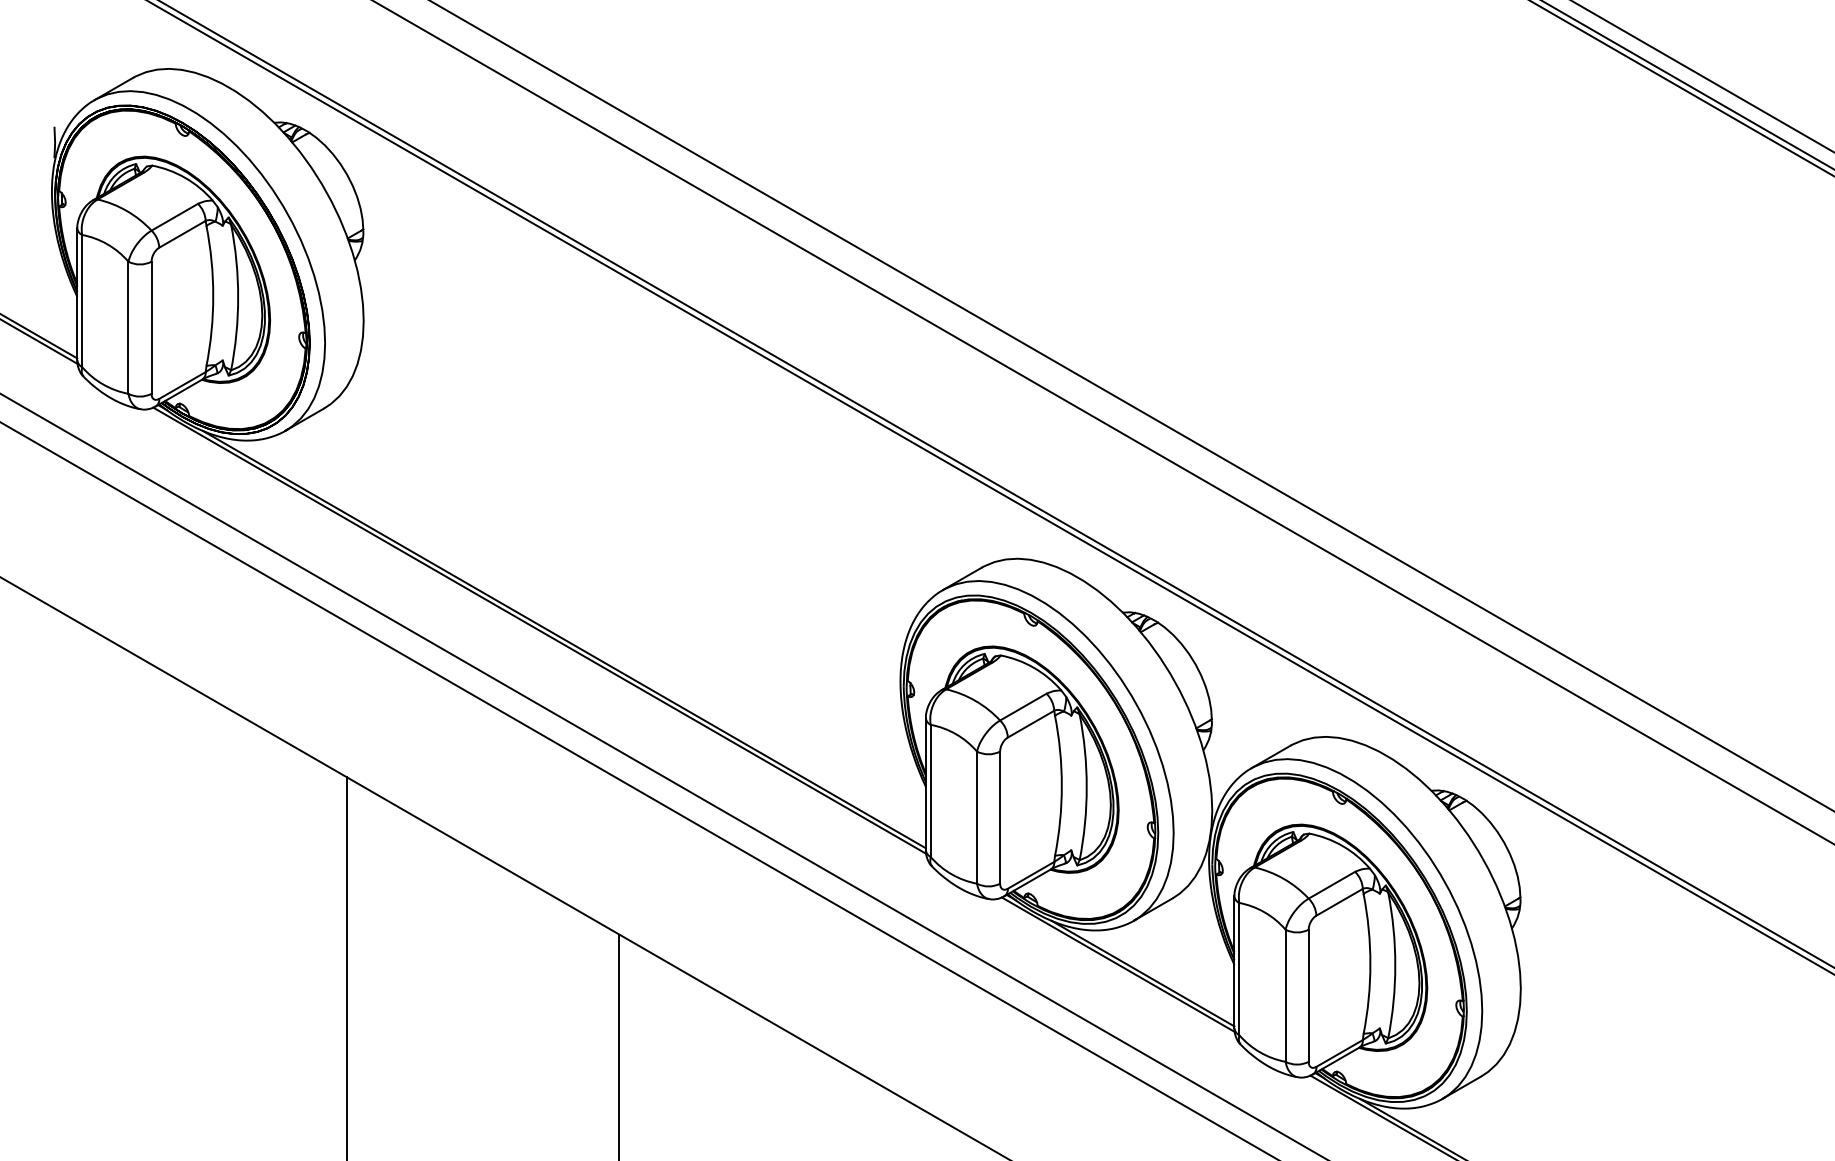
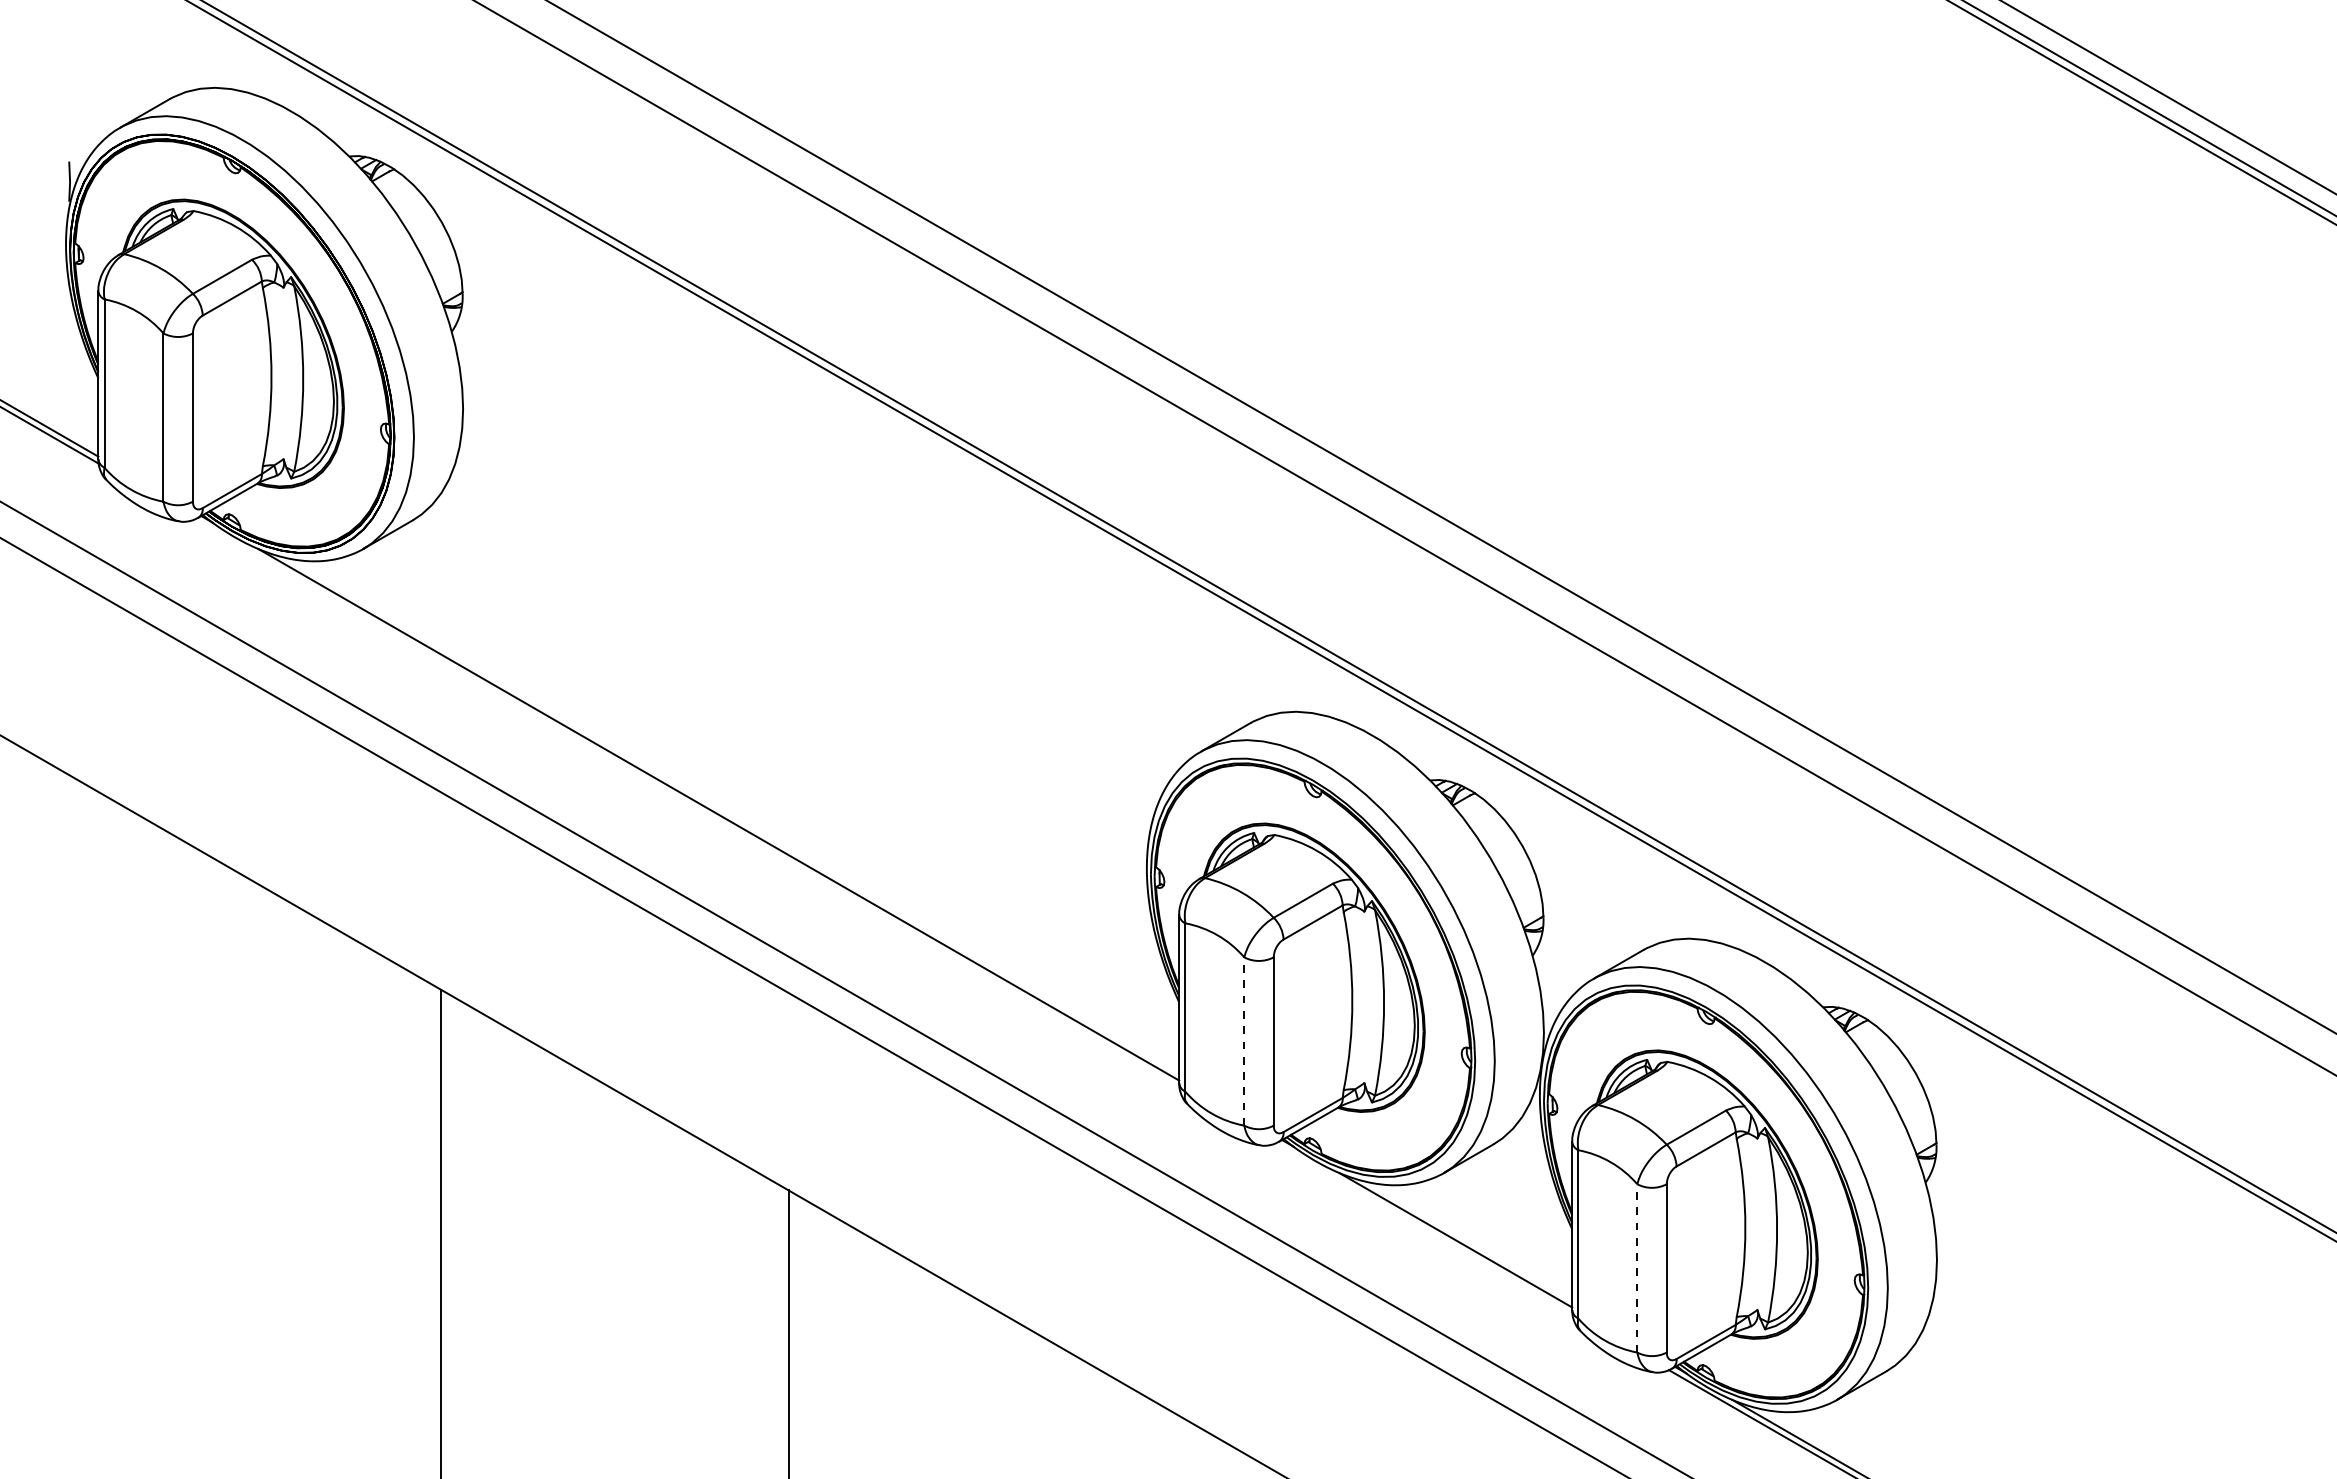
line: (539, 630) -> (687, 803), removed
line: (977, 817) -> (1244, 1041), solid -> dashed
line: (1117, 964) -> (1423, 1228), removed
line: (1285, 995) -> (1637, 1267), solid -> dashed

